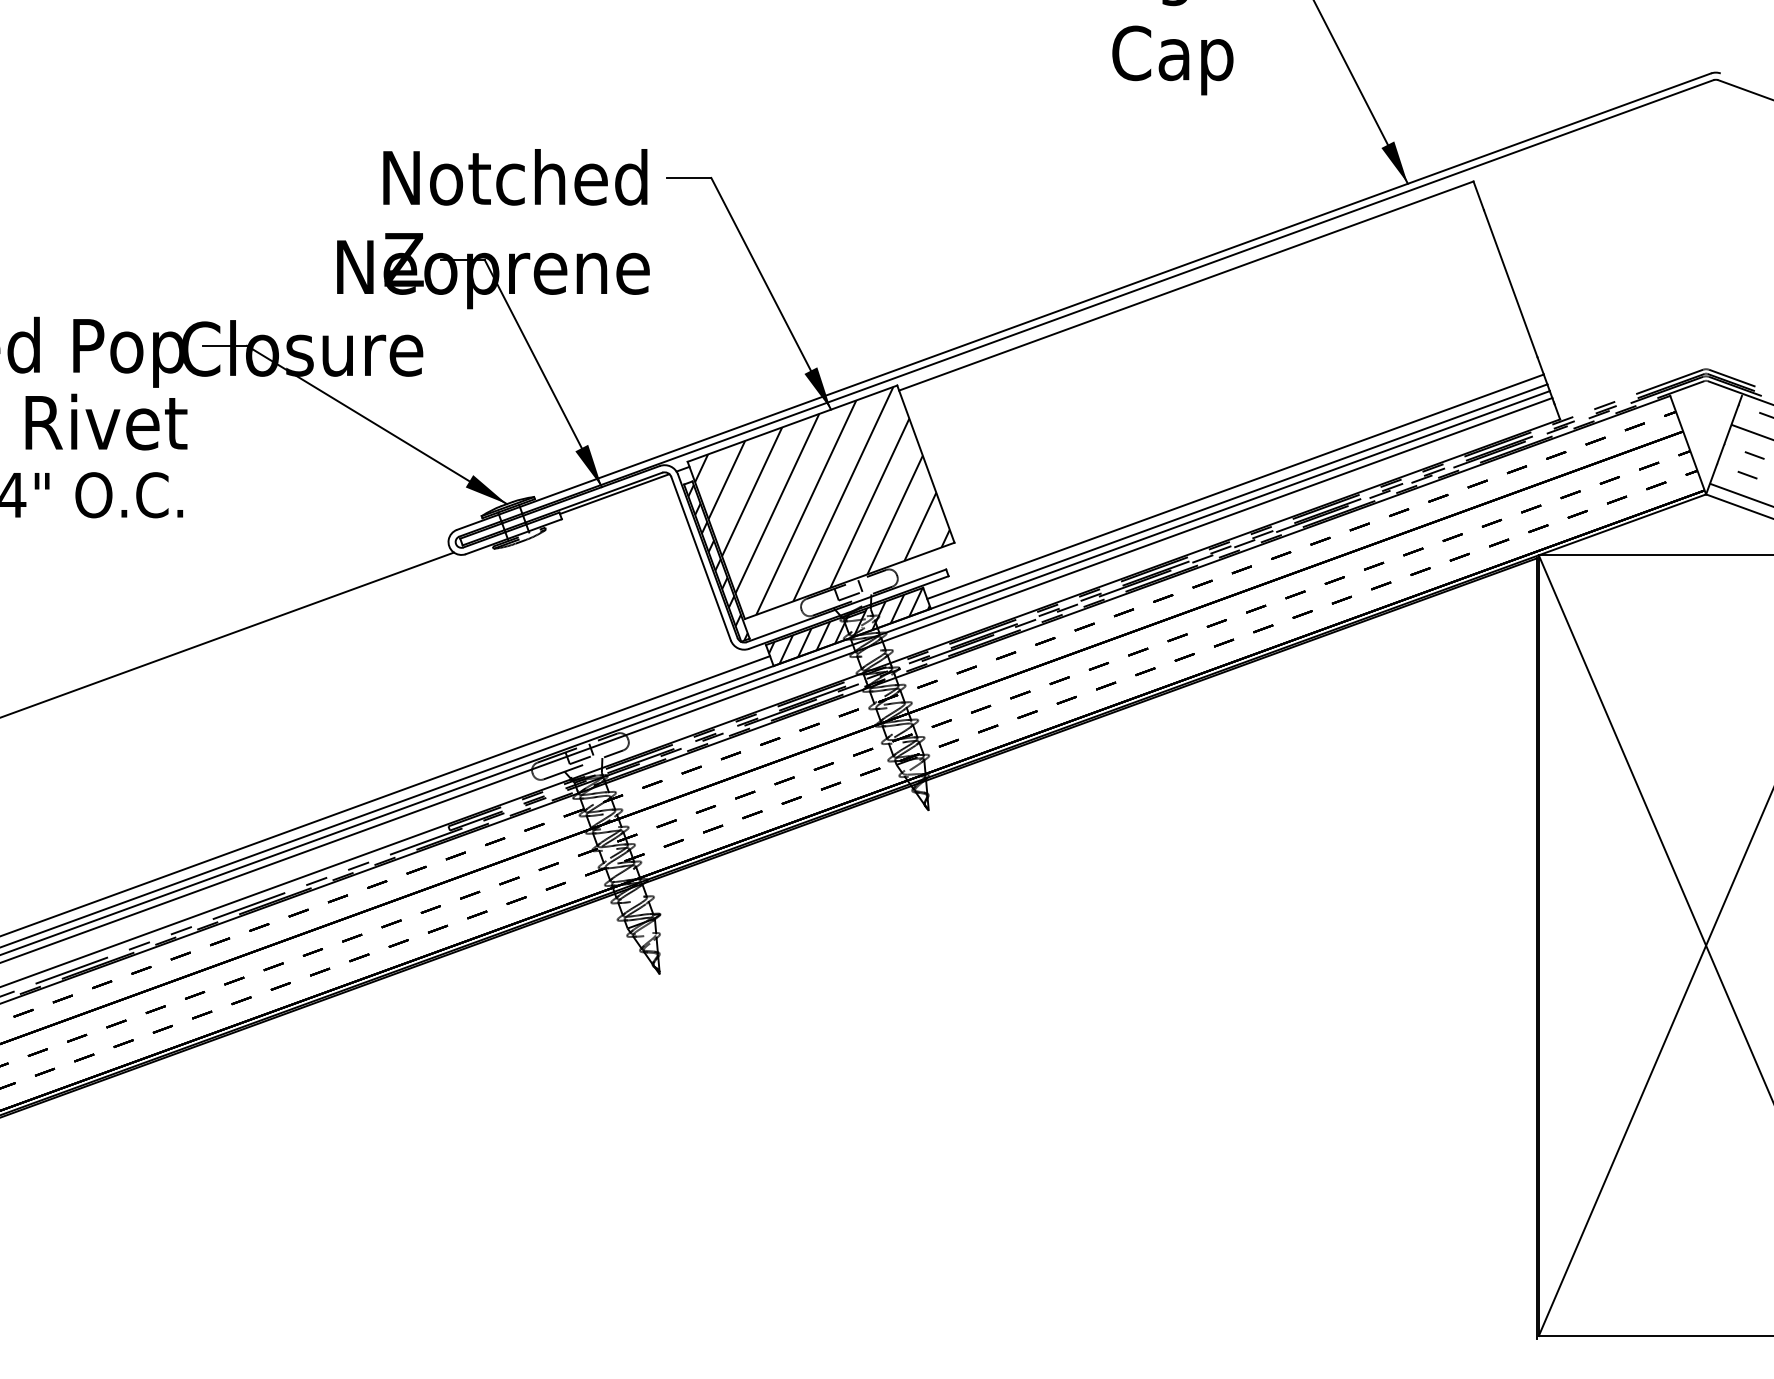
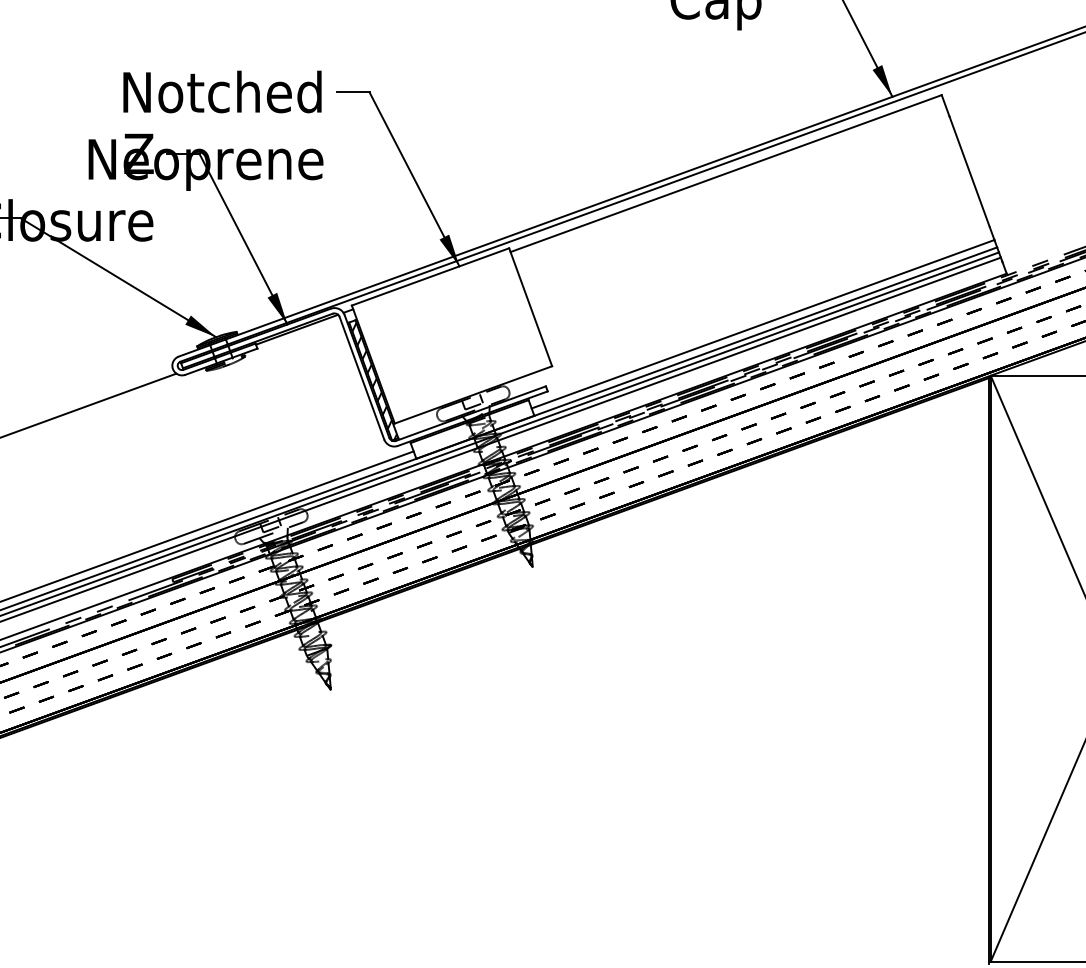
hatch: (822, 500) -> (453, 334), removed
hatch: (849, 625) -> (473, 428), removed

